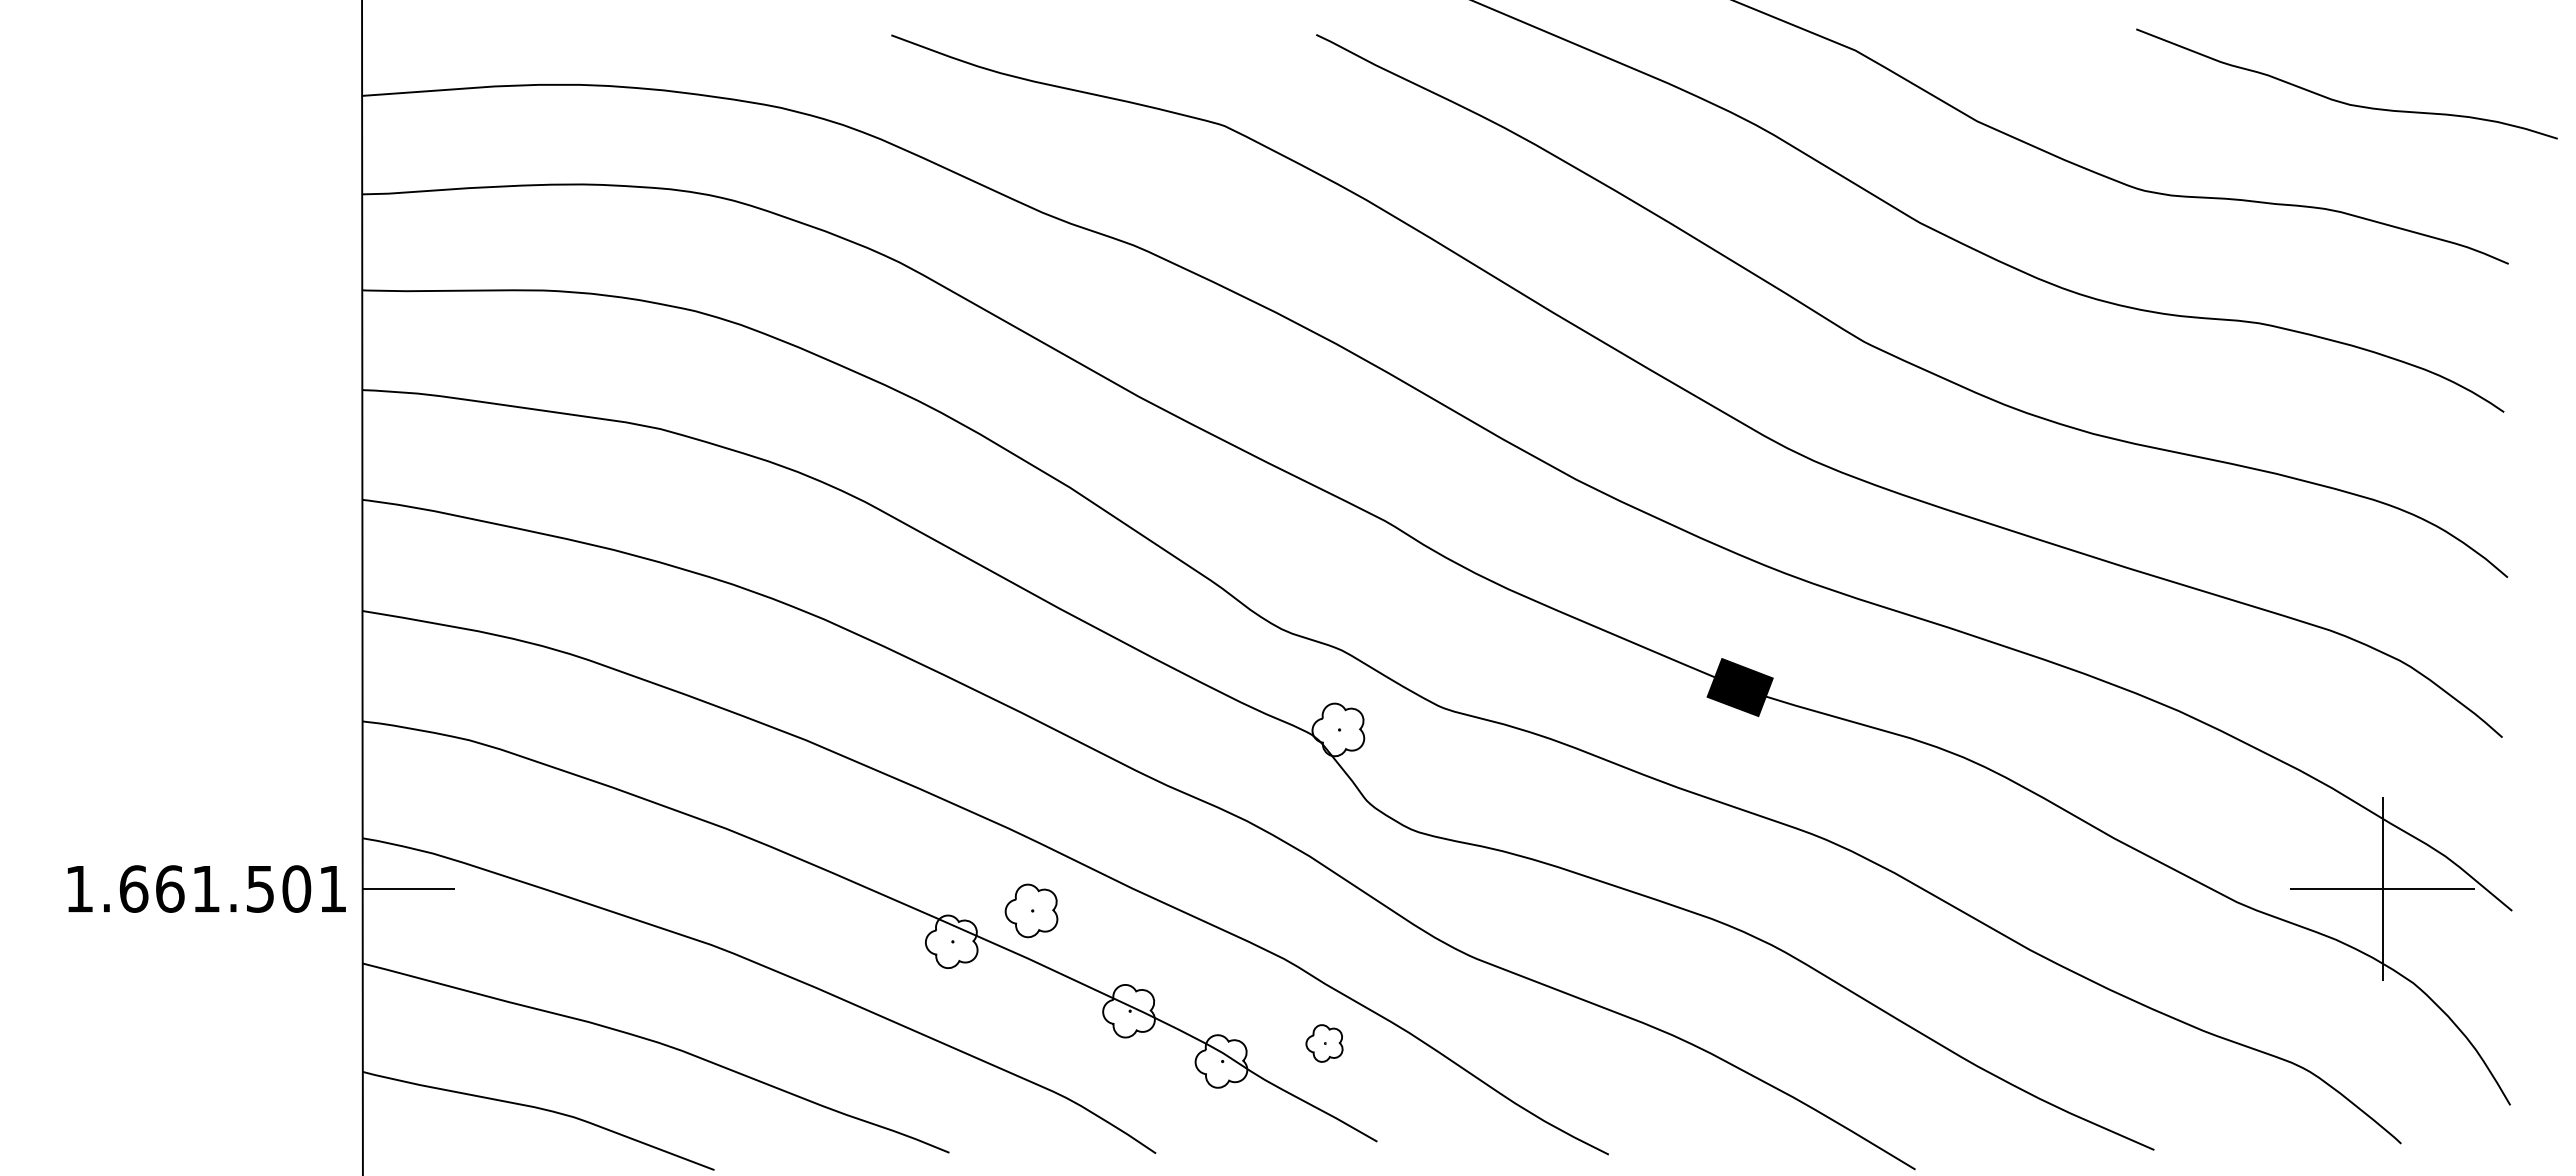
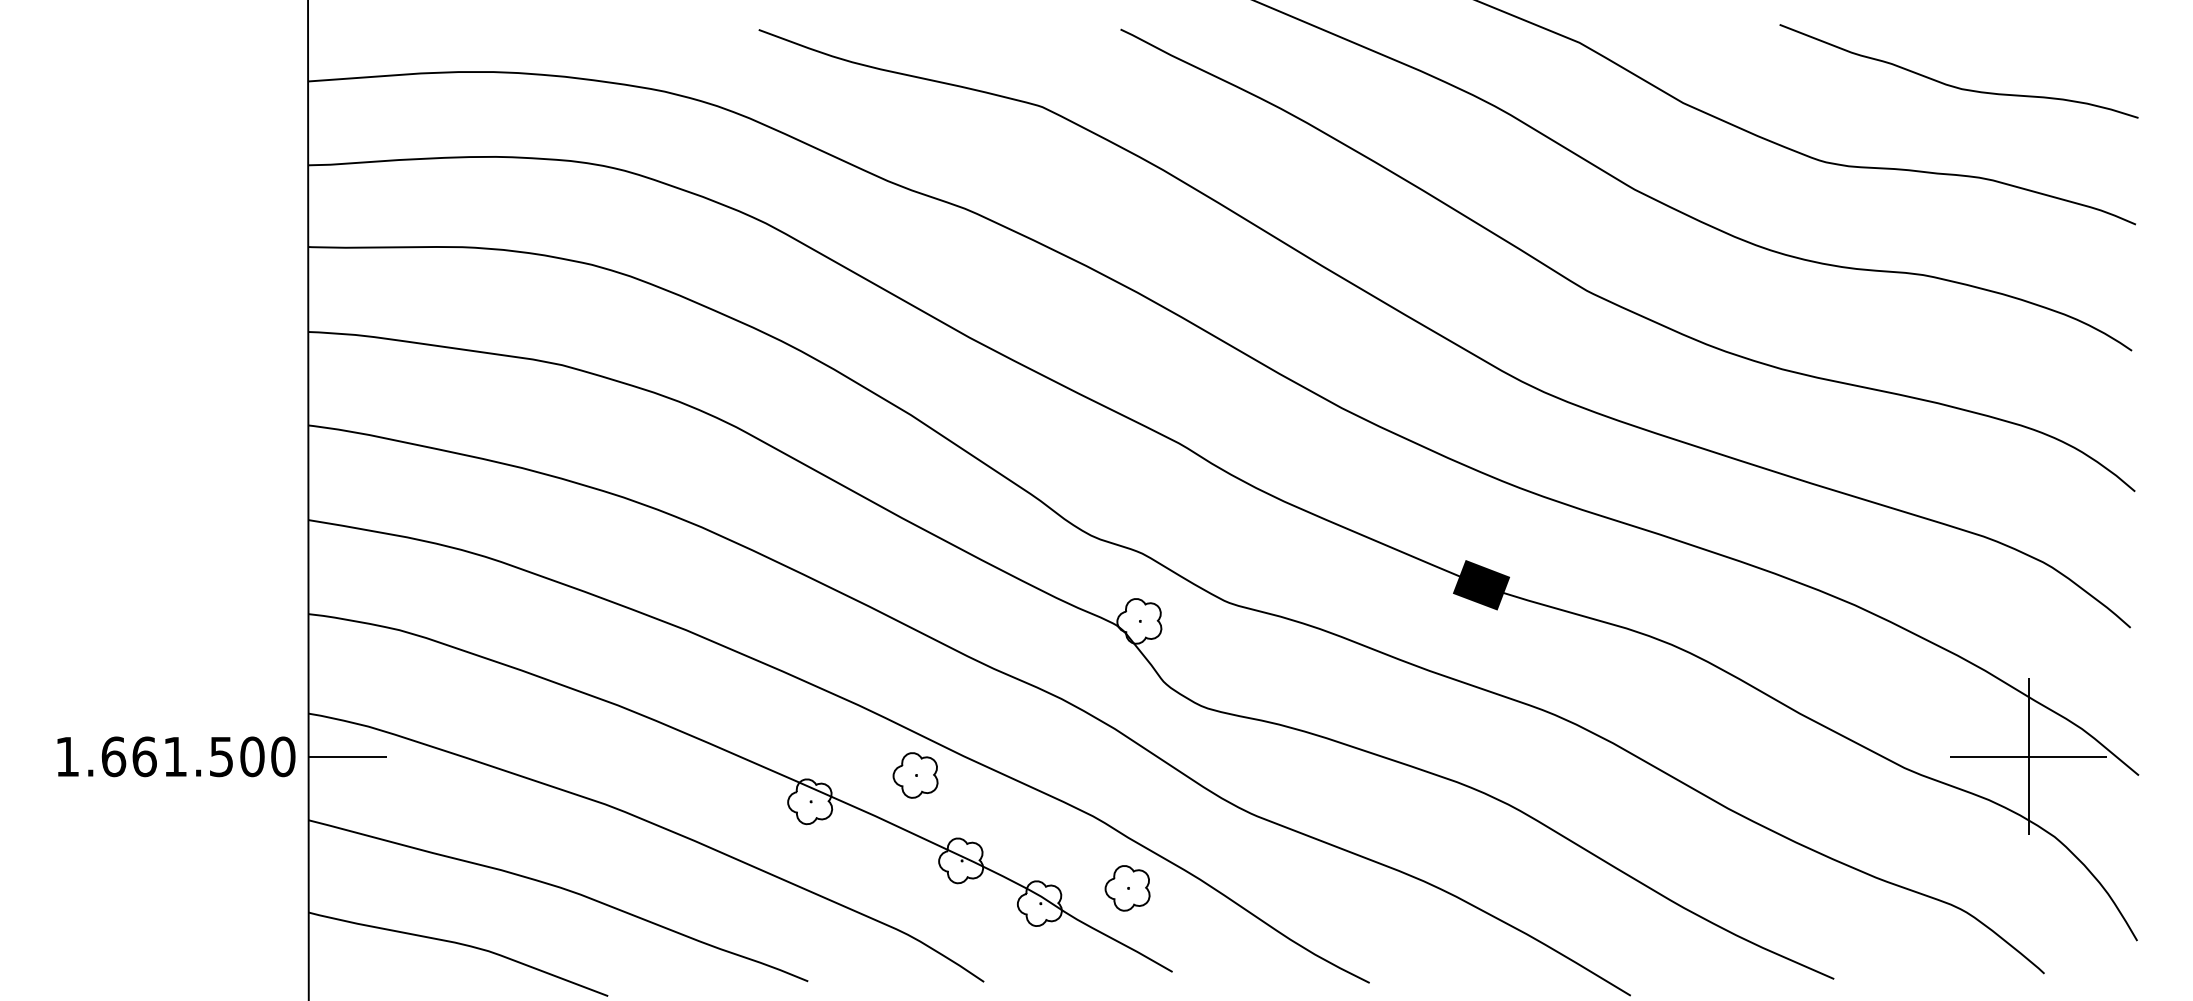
curve: (2339, 100) -> (1952, 85), moved
text: (332, 888) -> (282, 756), 1.661.501 -> 1.661.500
part: (1031, 910) -> (915, 775), moved
part: (1324, 1043) -> (1127, 888), size x1.43

